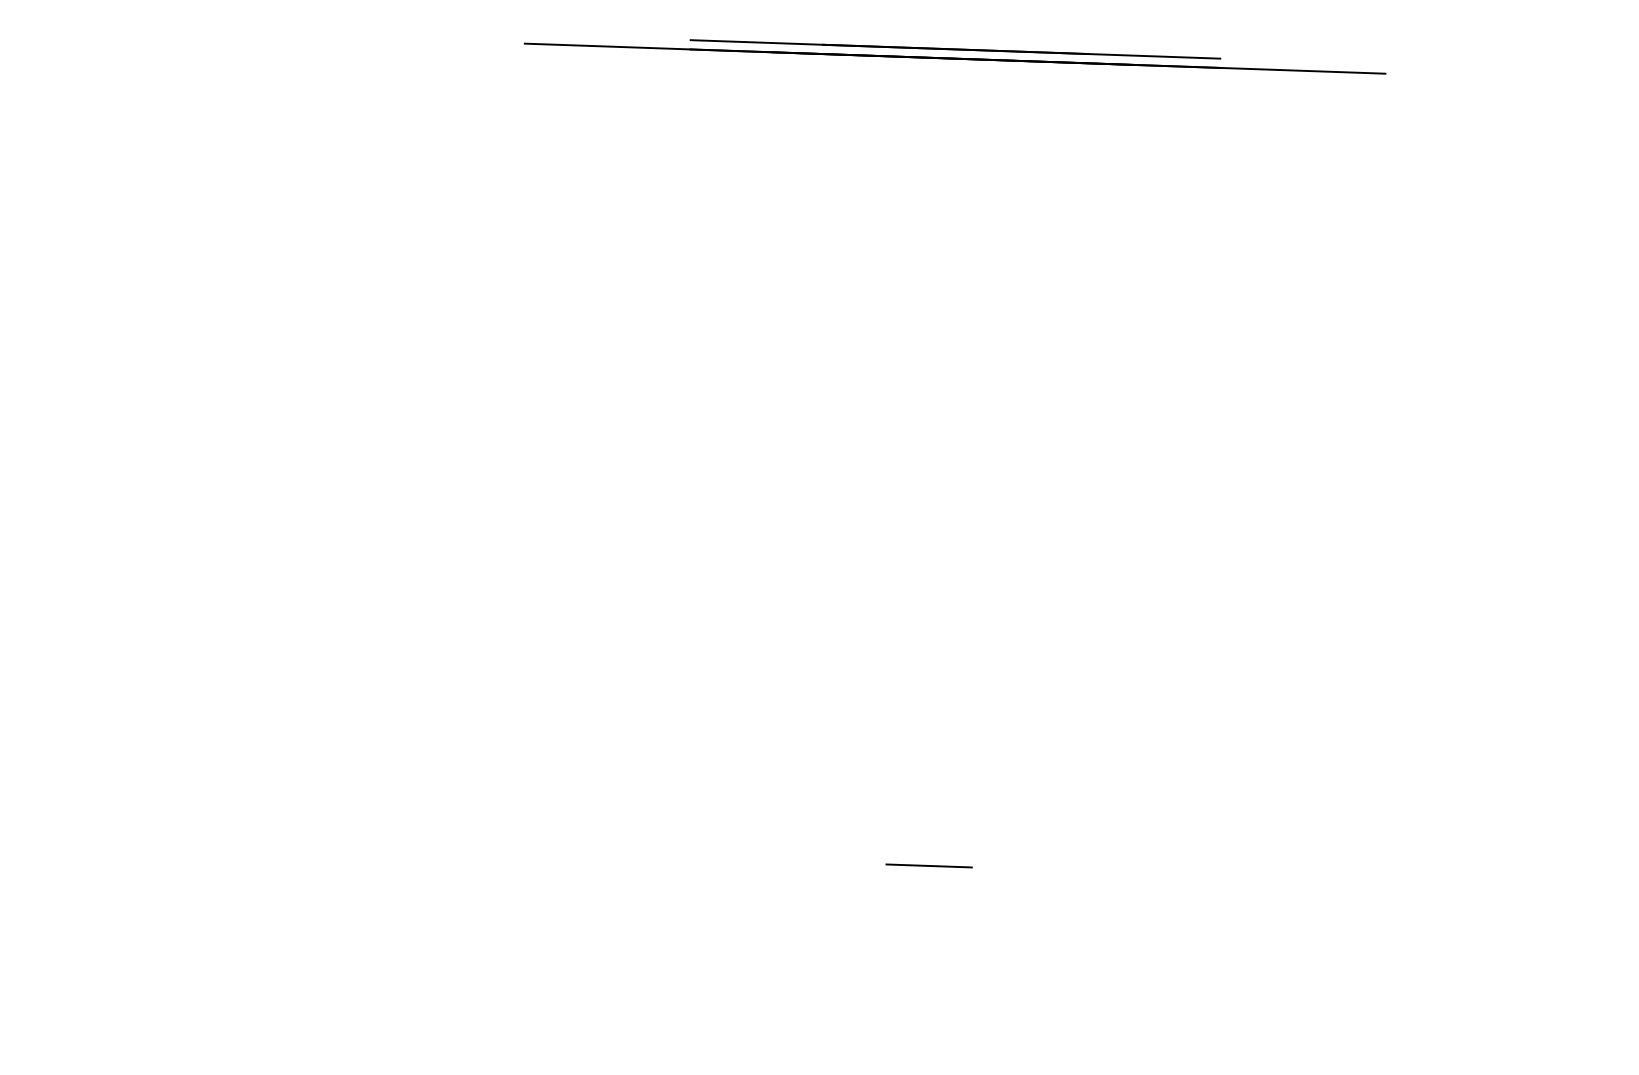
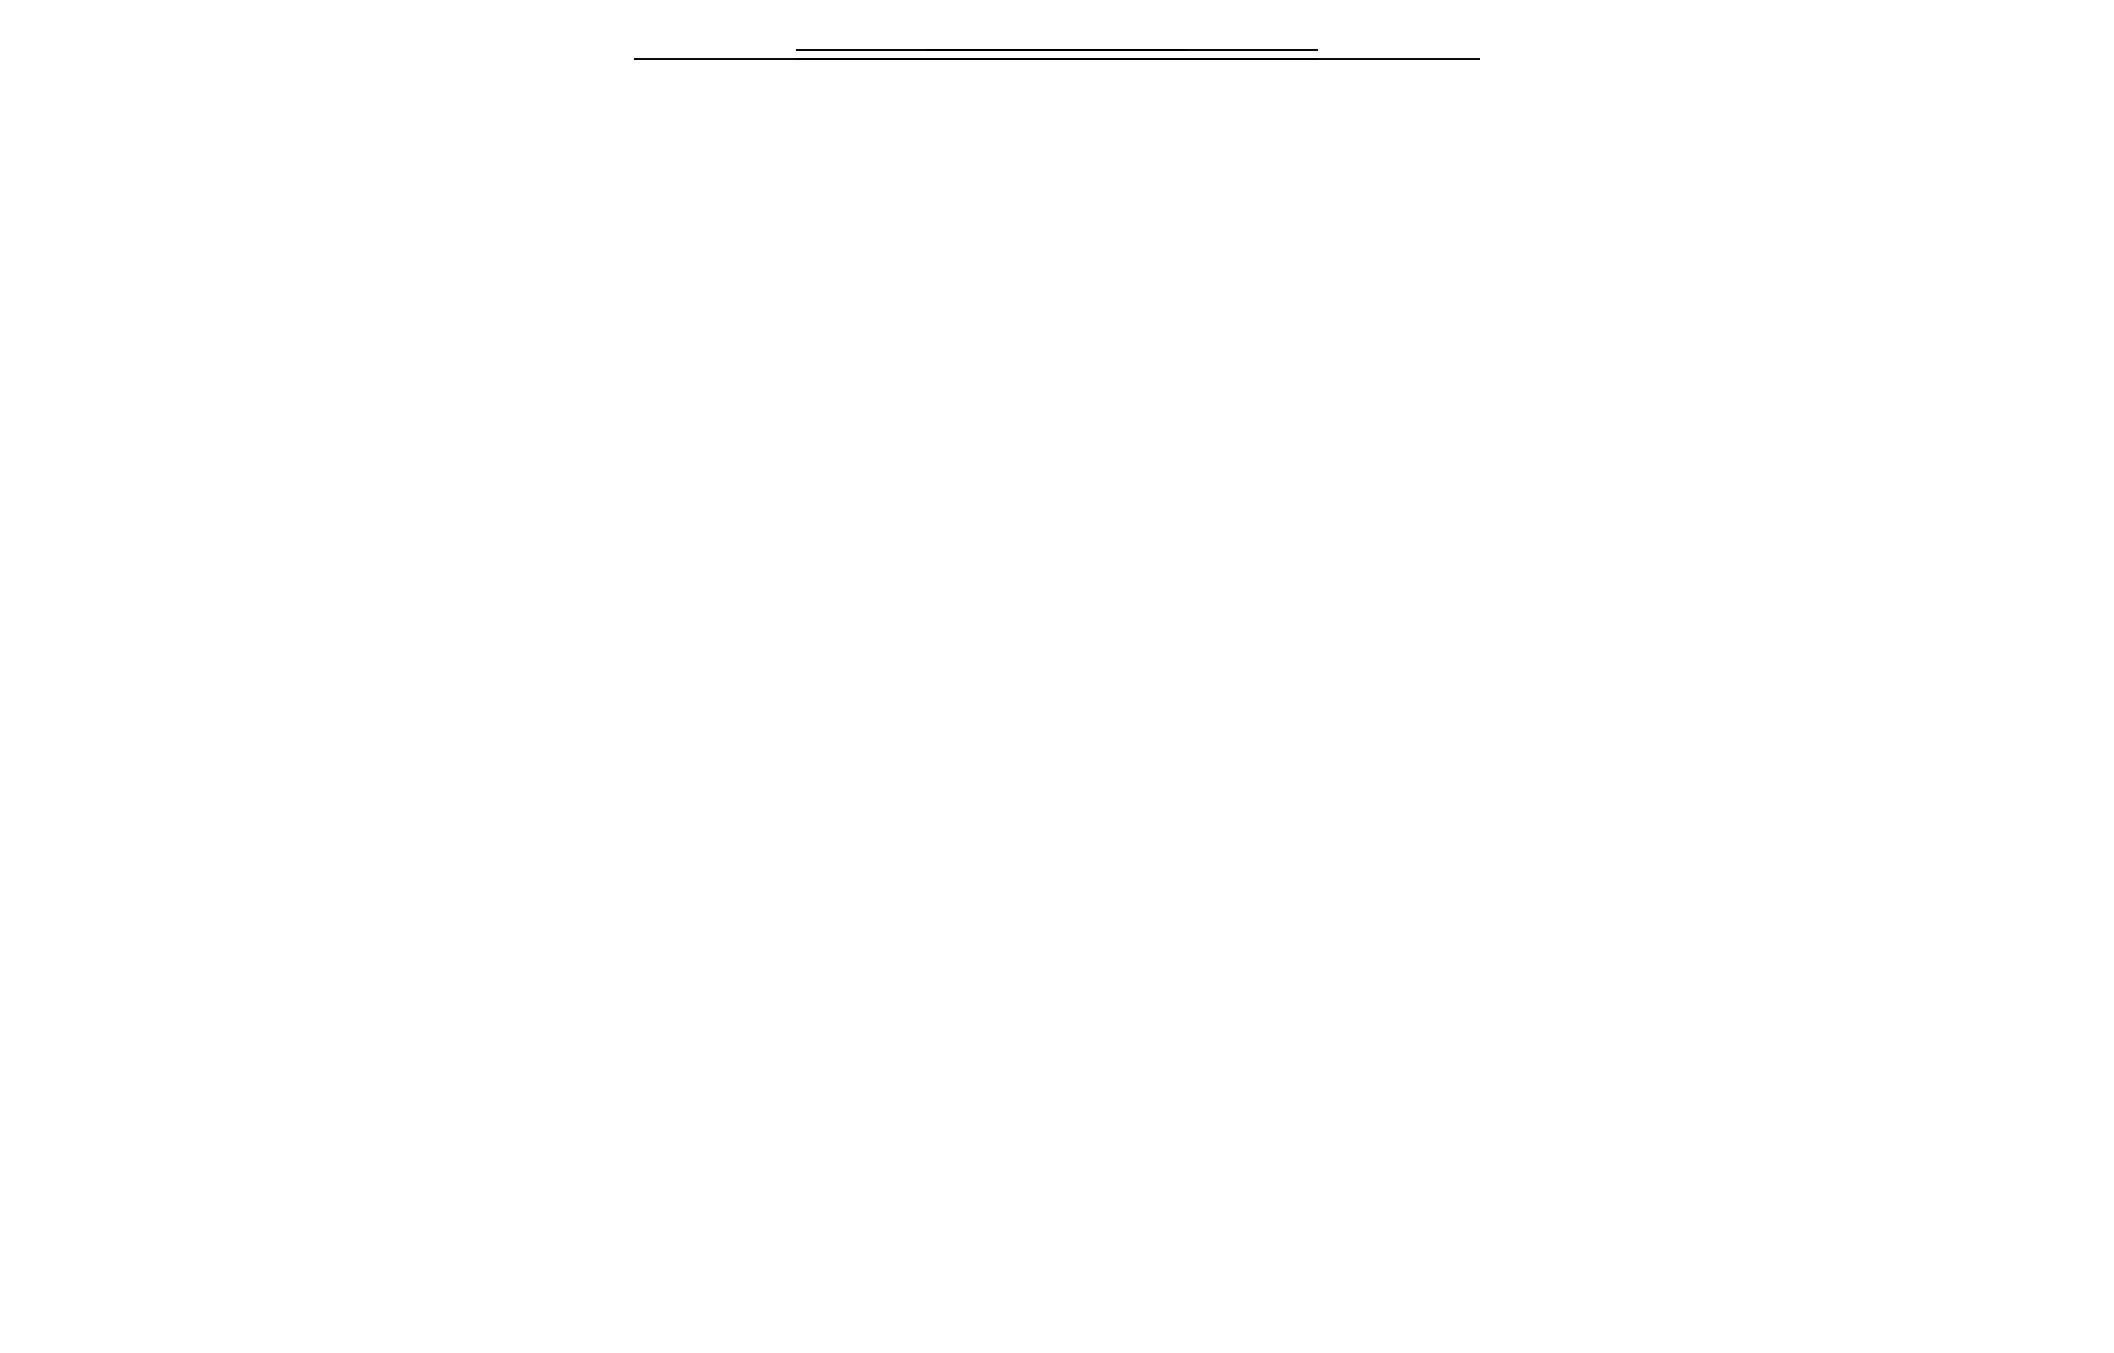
line: (929, 866) -> (1059, 850), removed

